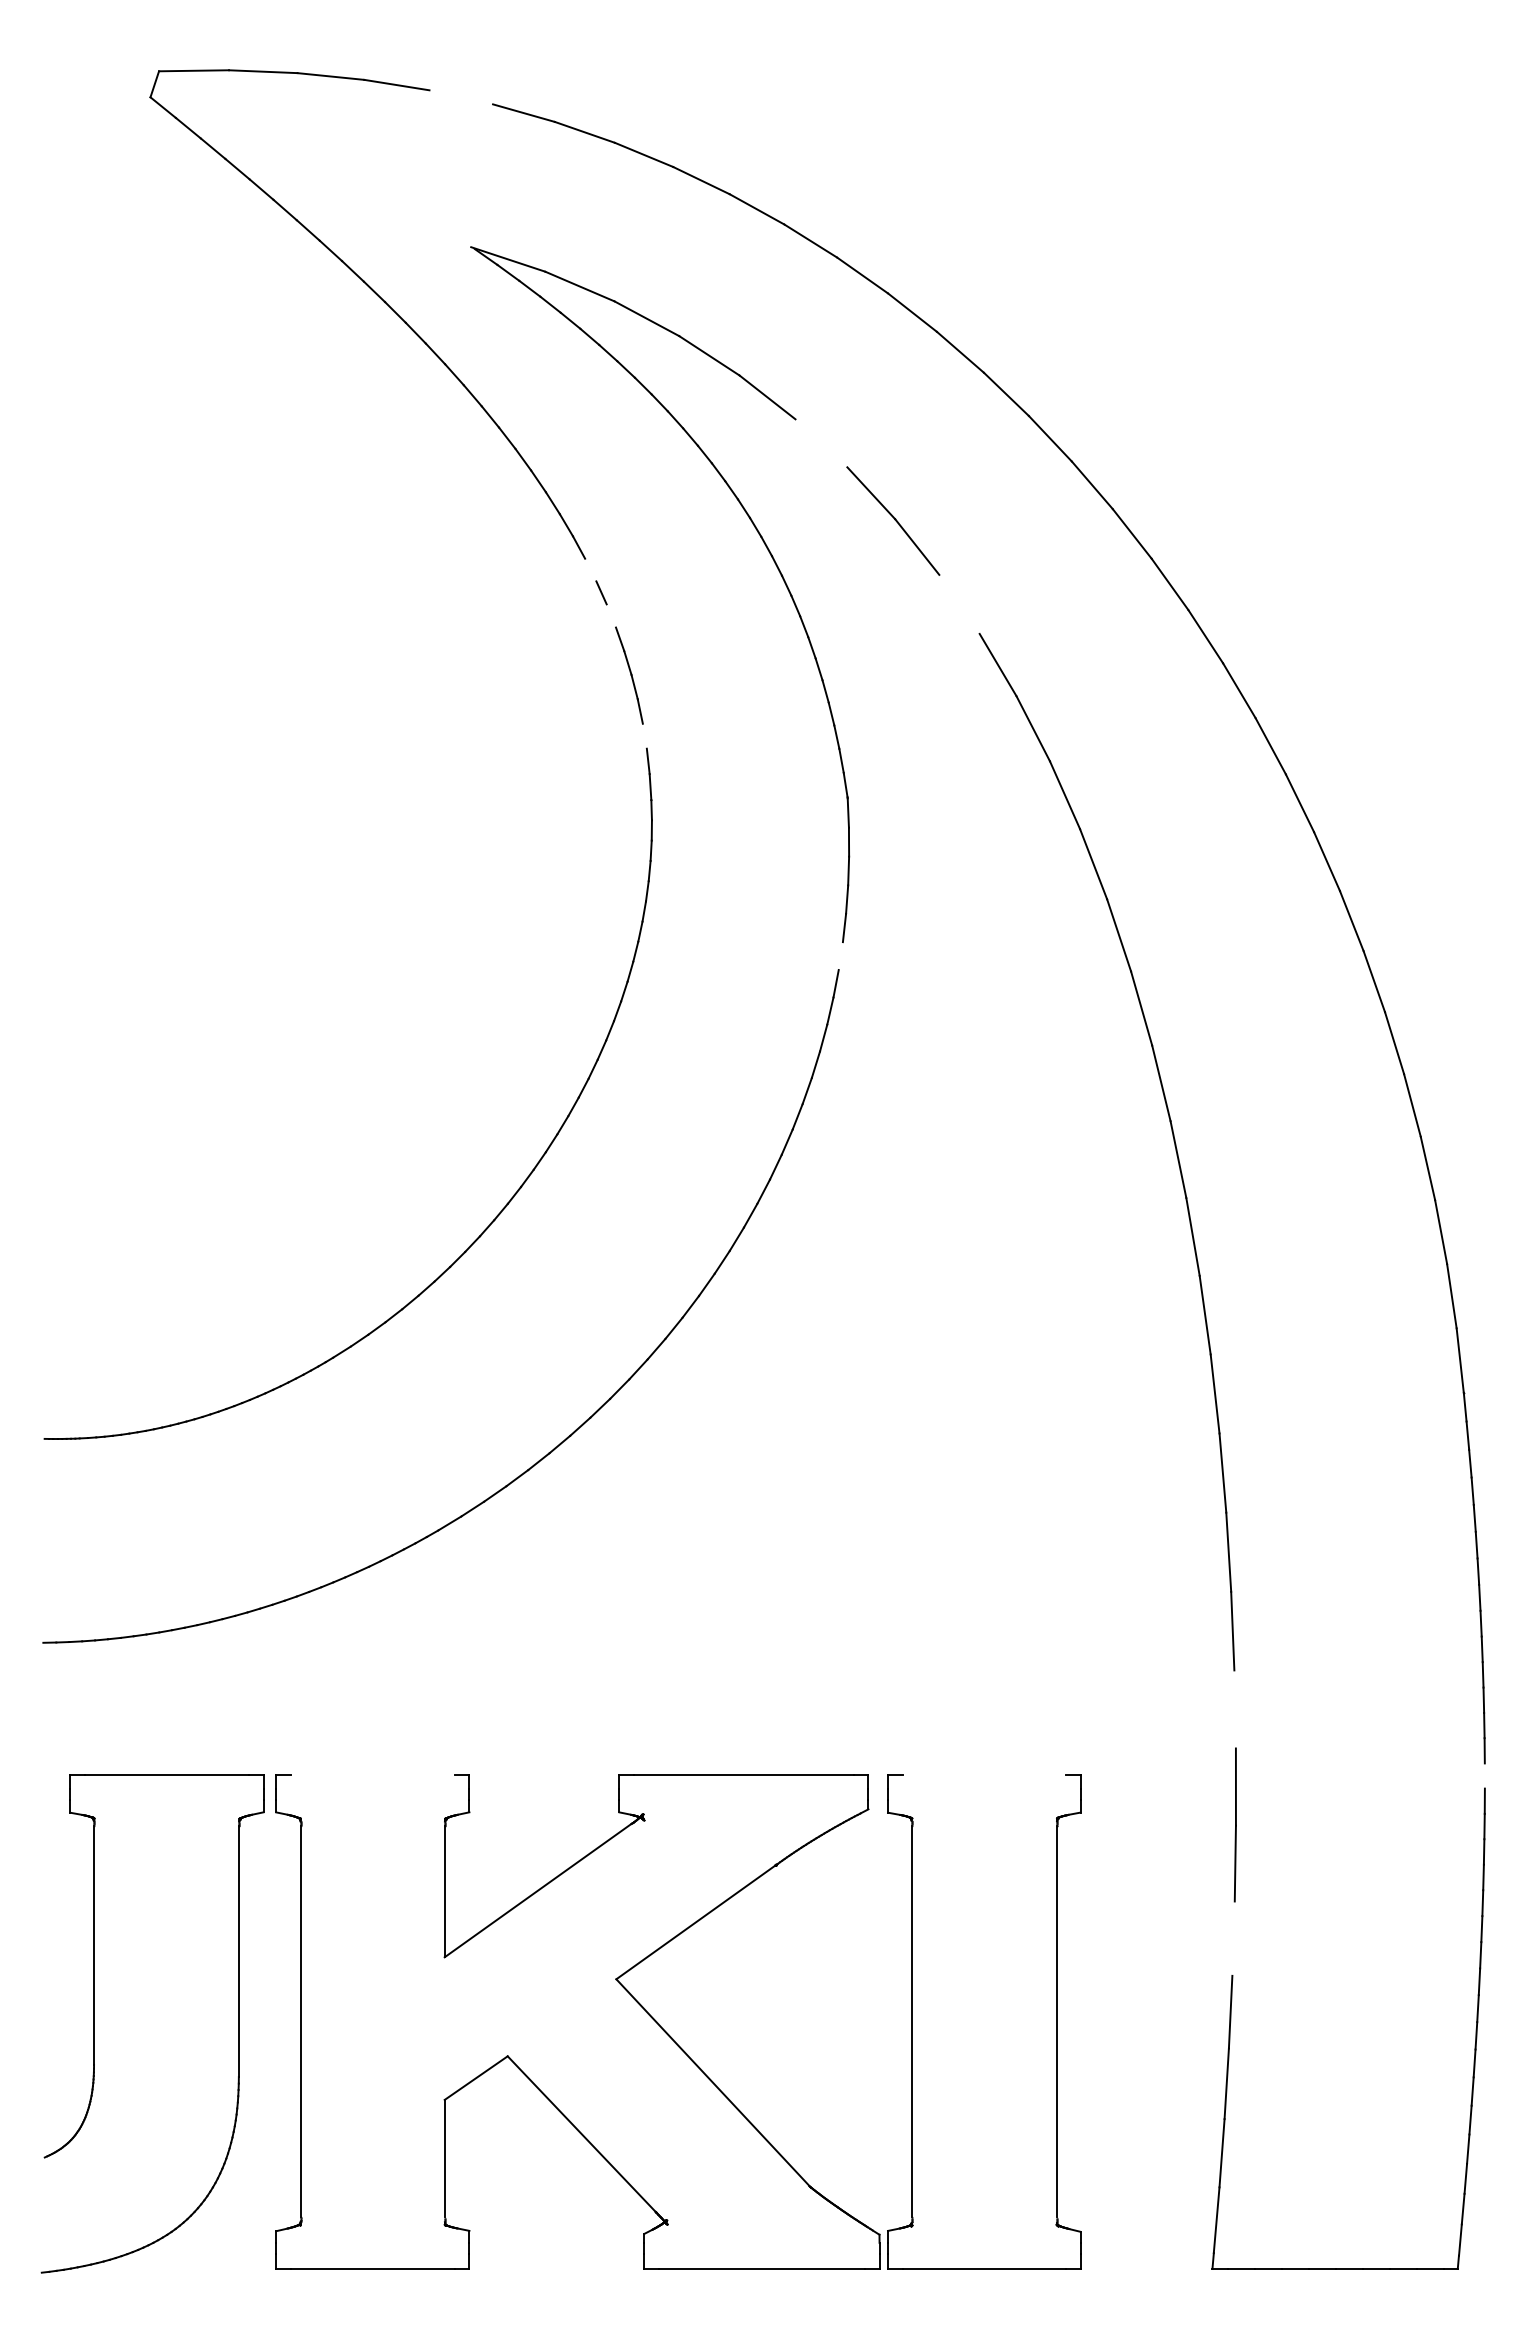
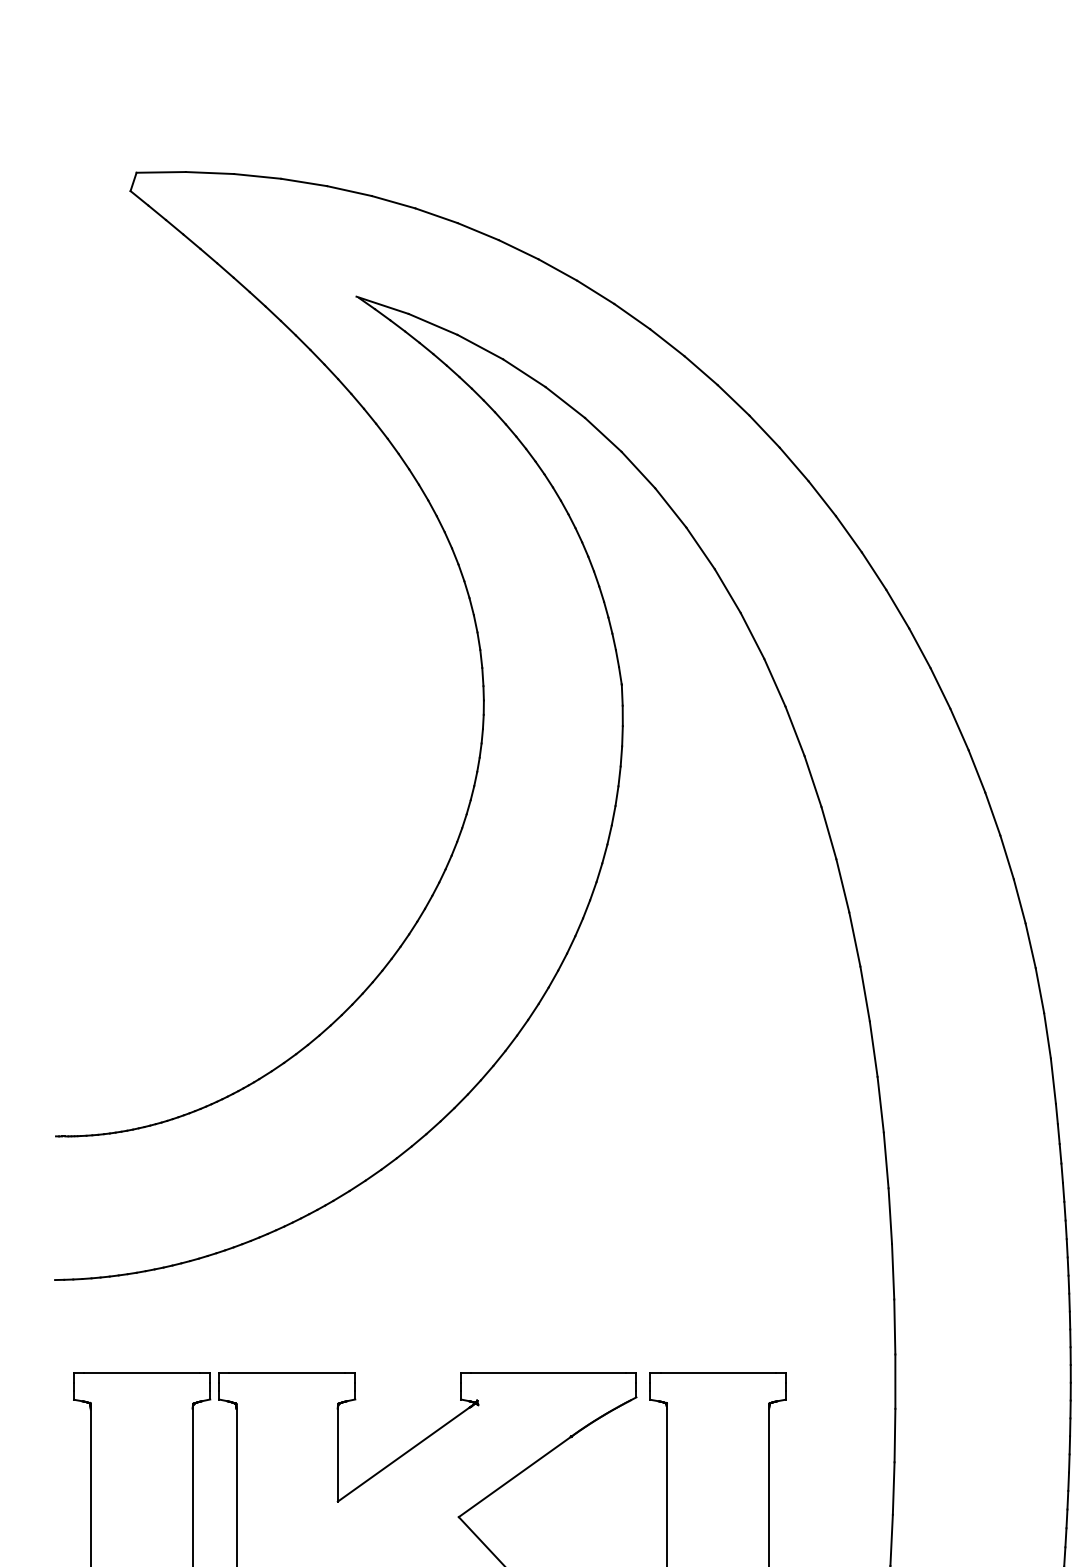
line: (461, 97) -> (349, 191), added
line: (821, 443) -> (603, 435), added
line: (590, 569) -> (440, 523), added
line: (959, 603) -> (700, 547), added
line: (611, 615) -> (455, 556), added
line: (644, 735) -> (478, 640), added
line: (840, 956) -> (616, 796), added
line: (1234, 1709) -> (894, 1327), added
line: (372, 1774) -> (286, 1372), added
line: (983, 1774) -> (717, 1372), added
line: (1484, 1775) -> (1070, 1373), added
line: (1233, 1938) -> (893, 1488), added

